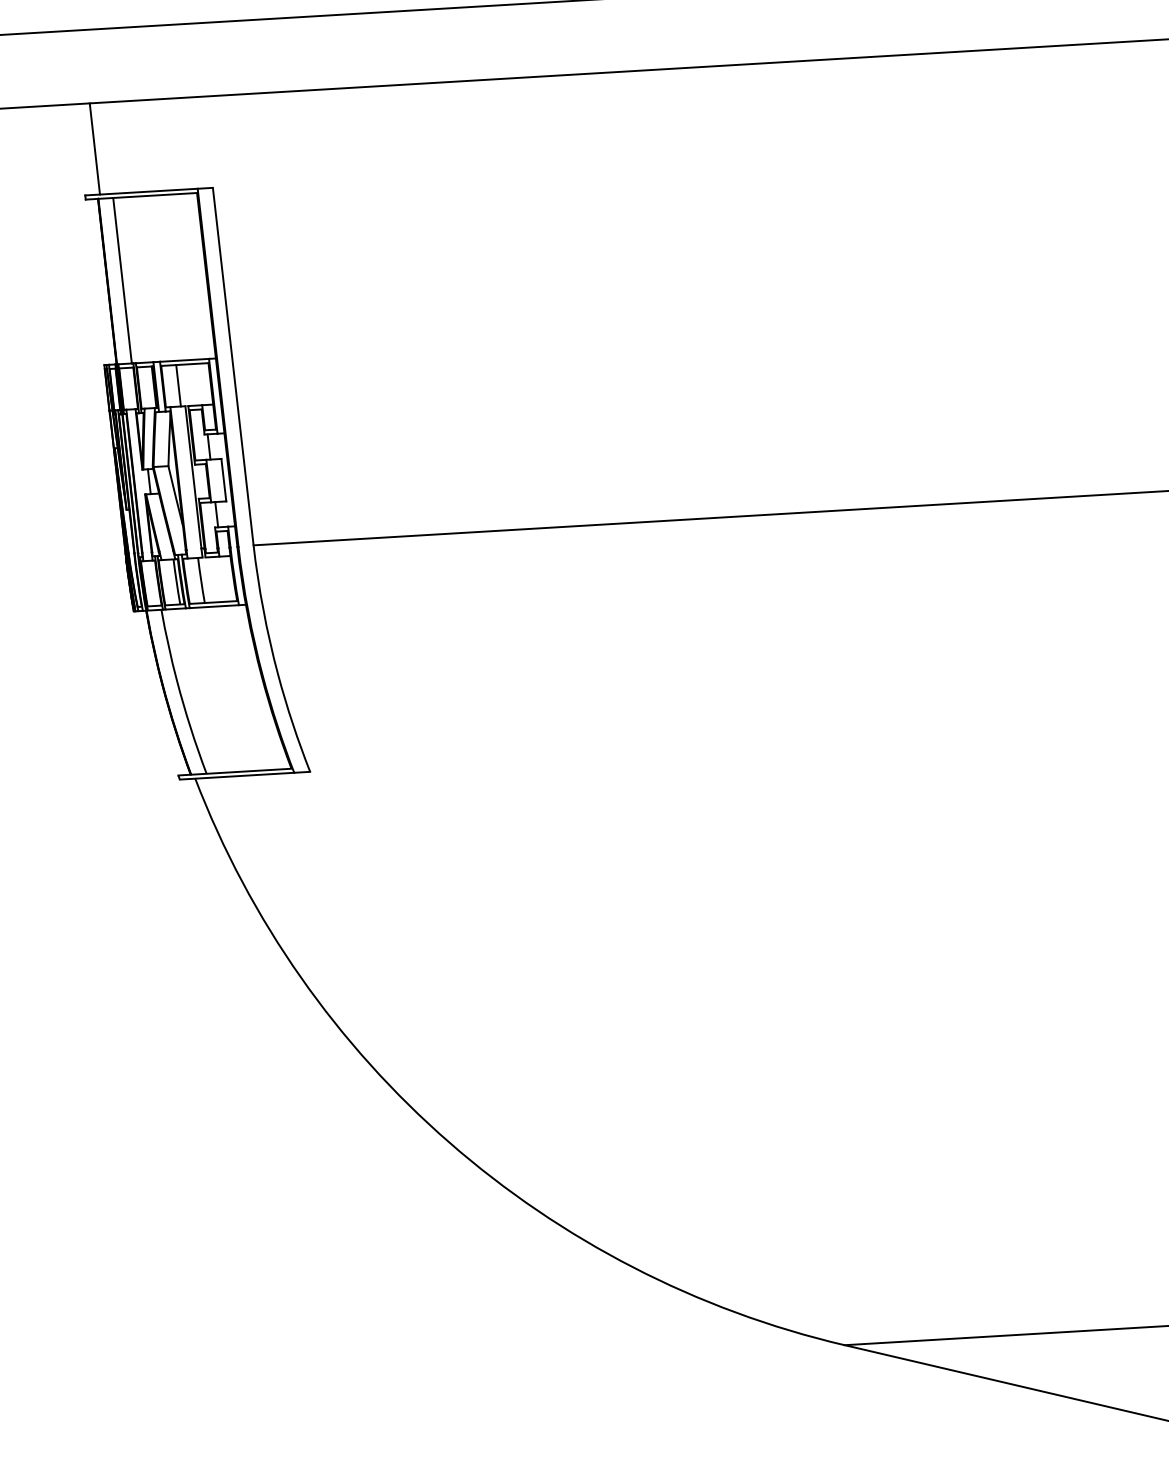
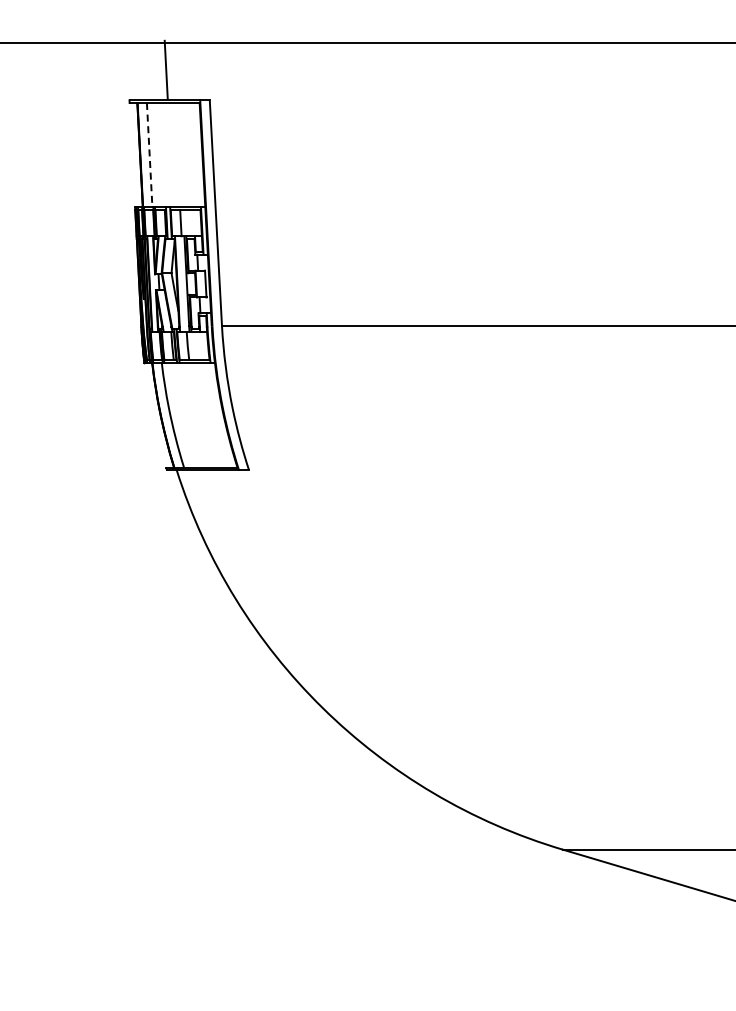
line: (93, 148) -> (165, 69), moved
line: (122, 281) -> (149, 155), solid -> dashed

